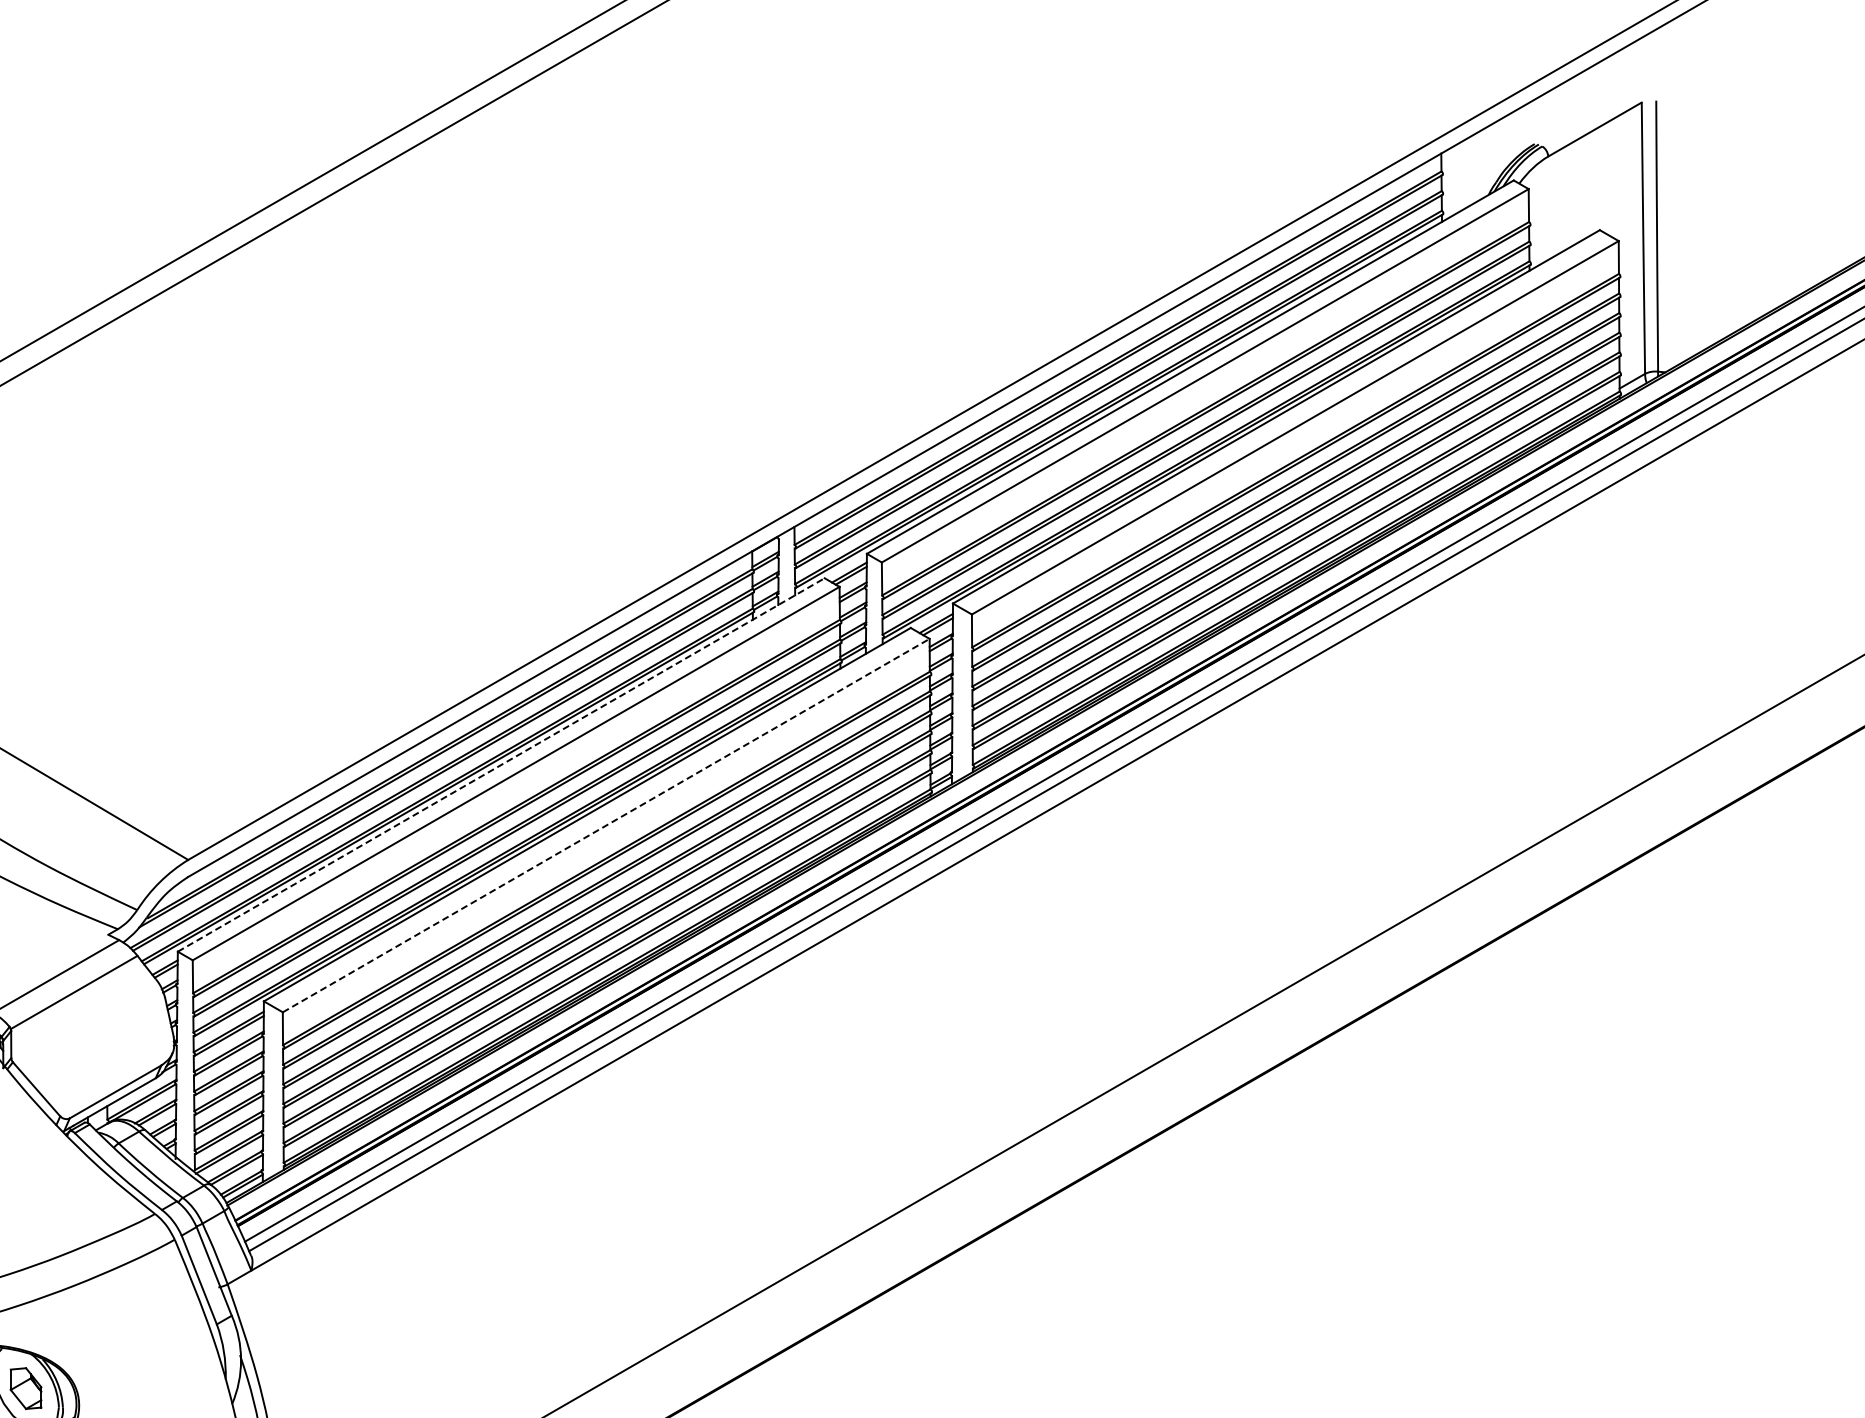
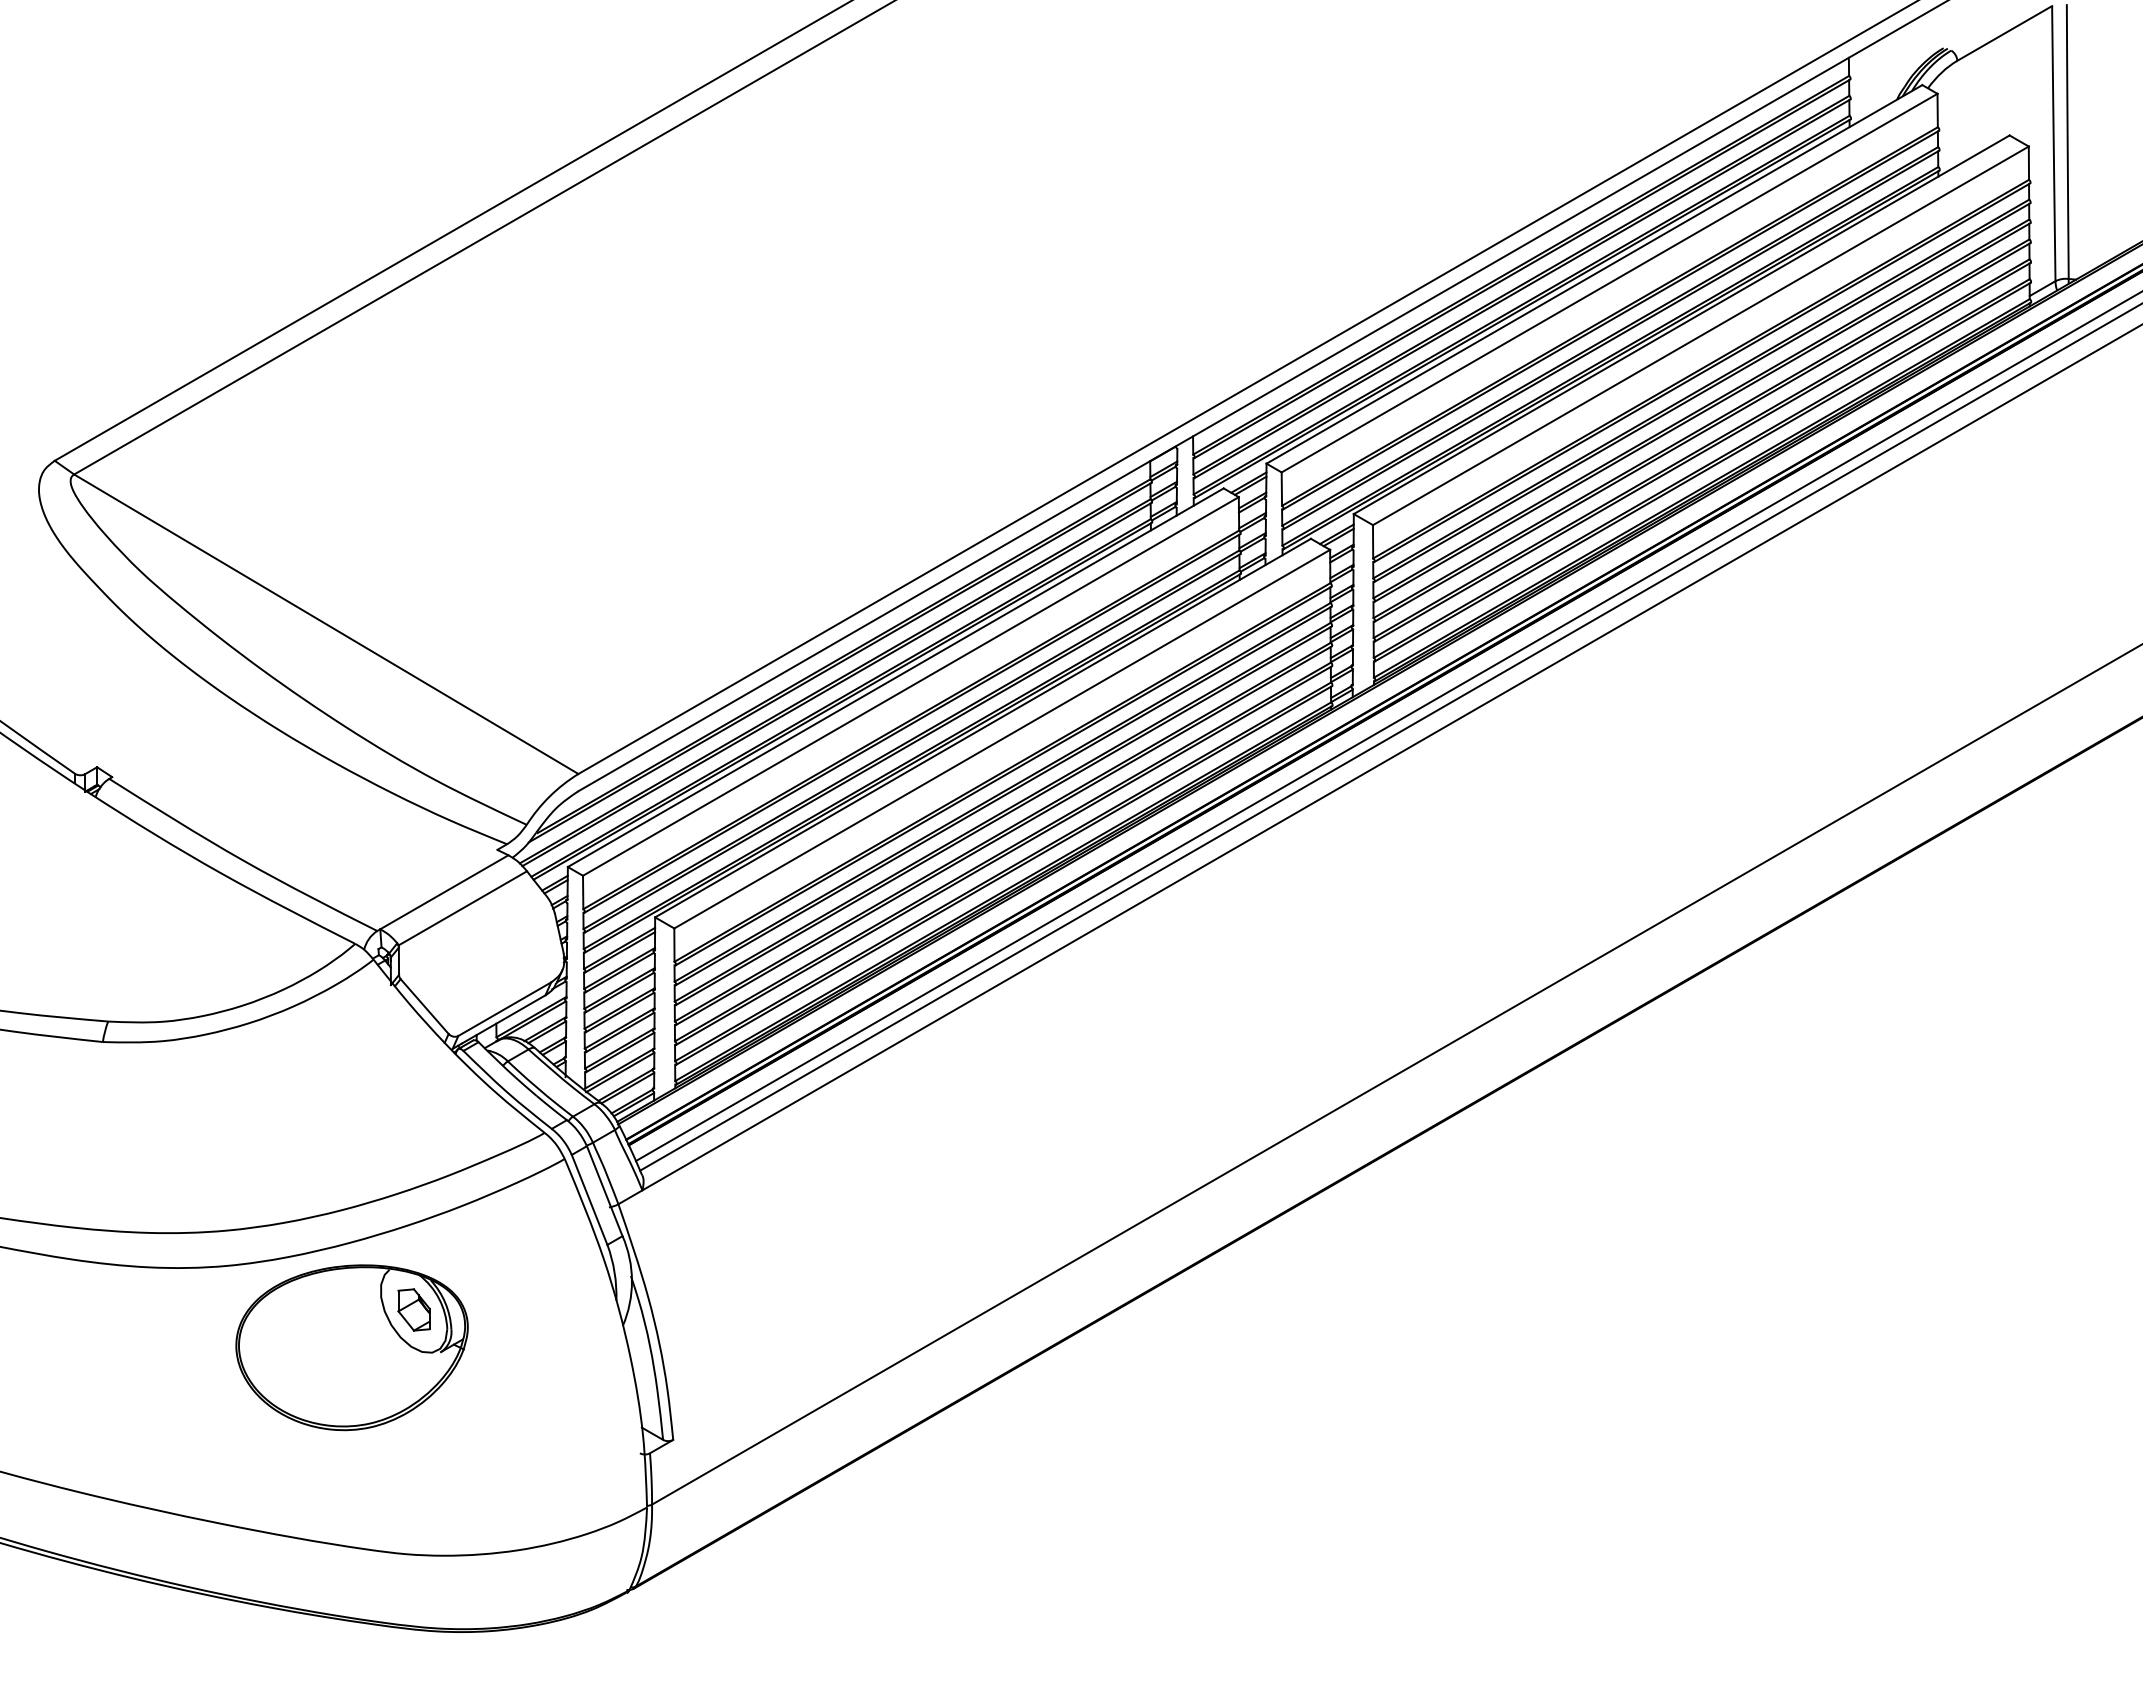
line: (500, 764) -> (895, 677), dashed -> solid
line: (606, 825) -> (1002, 739), dashed -> solid

